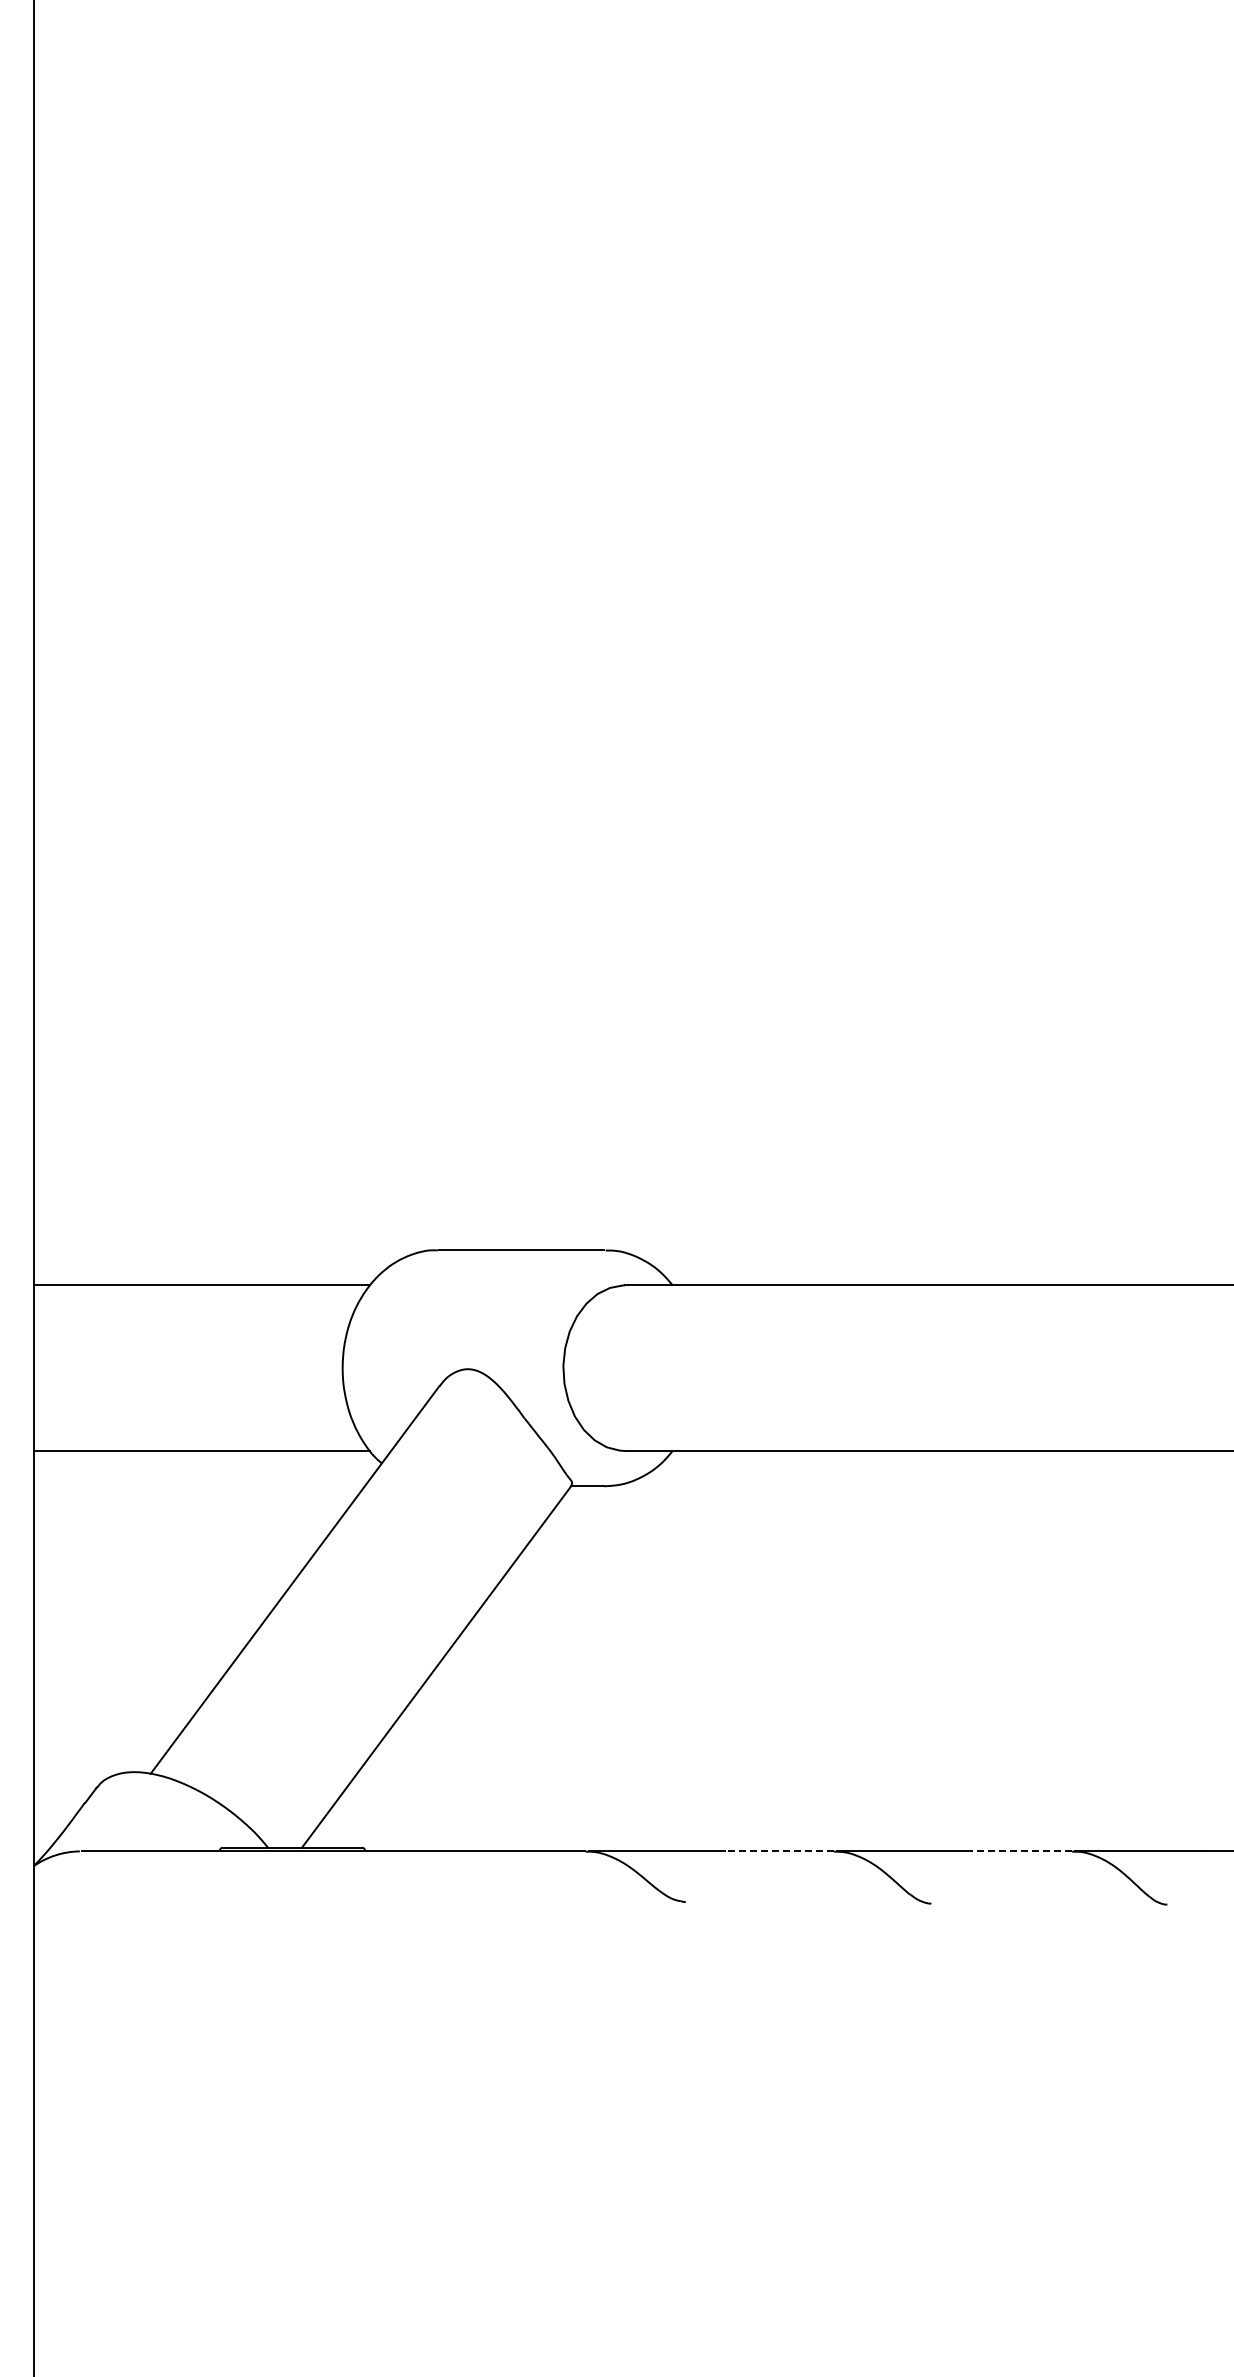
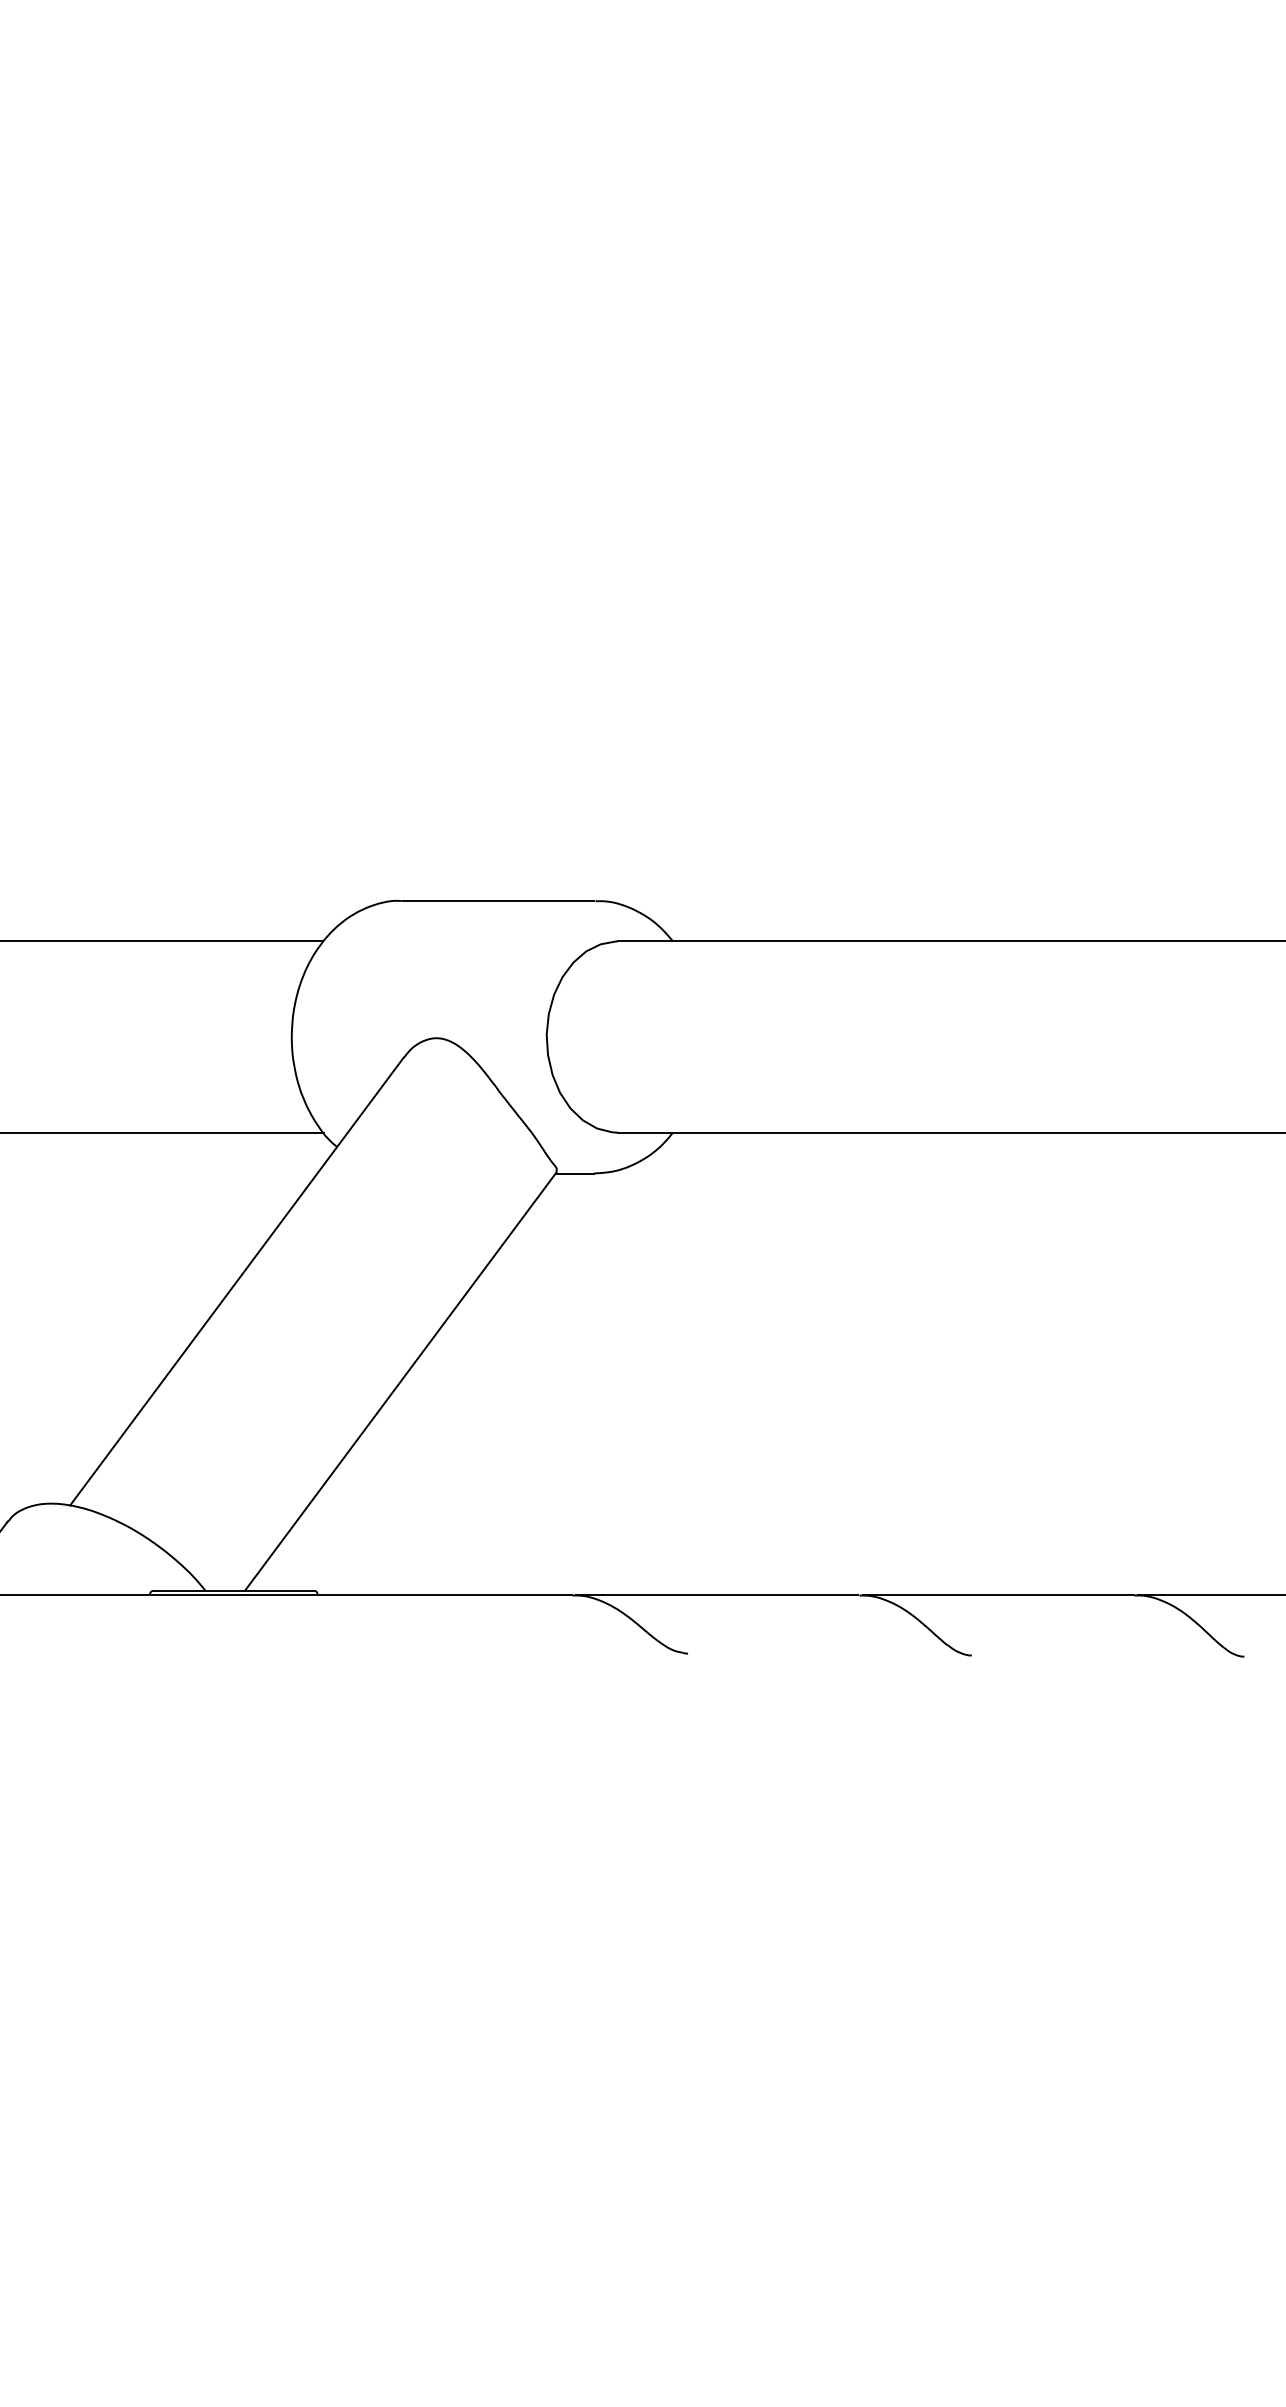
line: (780, 1851) -> (797, 1595), dashed -> solid
line: (1021, 1851) -> (1075, 1595), dashed -> solid

